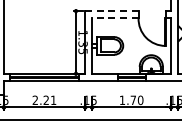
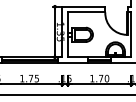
line: (111, 11) -> (83, 7), dashed -> solid
line: (114, 18) -> (85, 12), dashed -> solid
text: (44, 100) -> (29, 78), 2.21 -> 1.75

